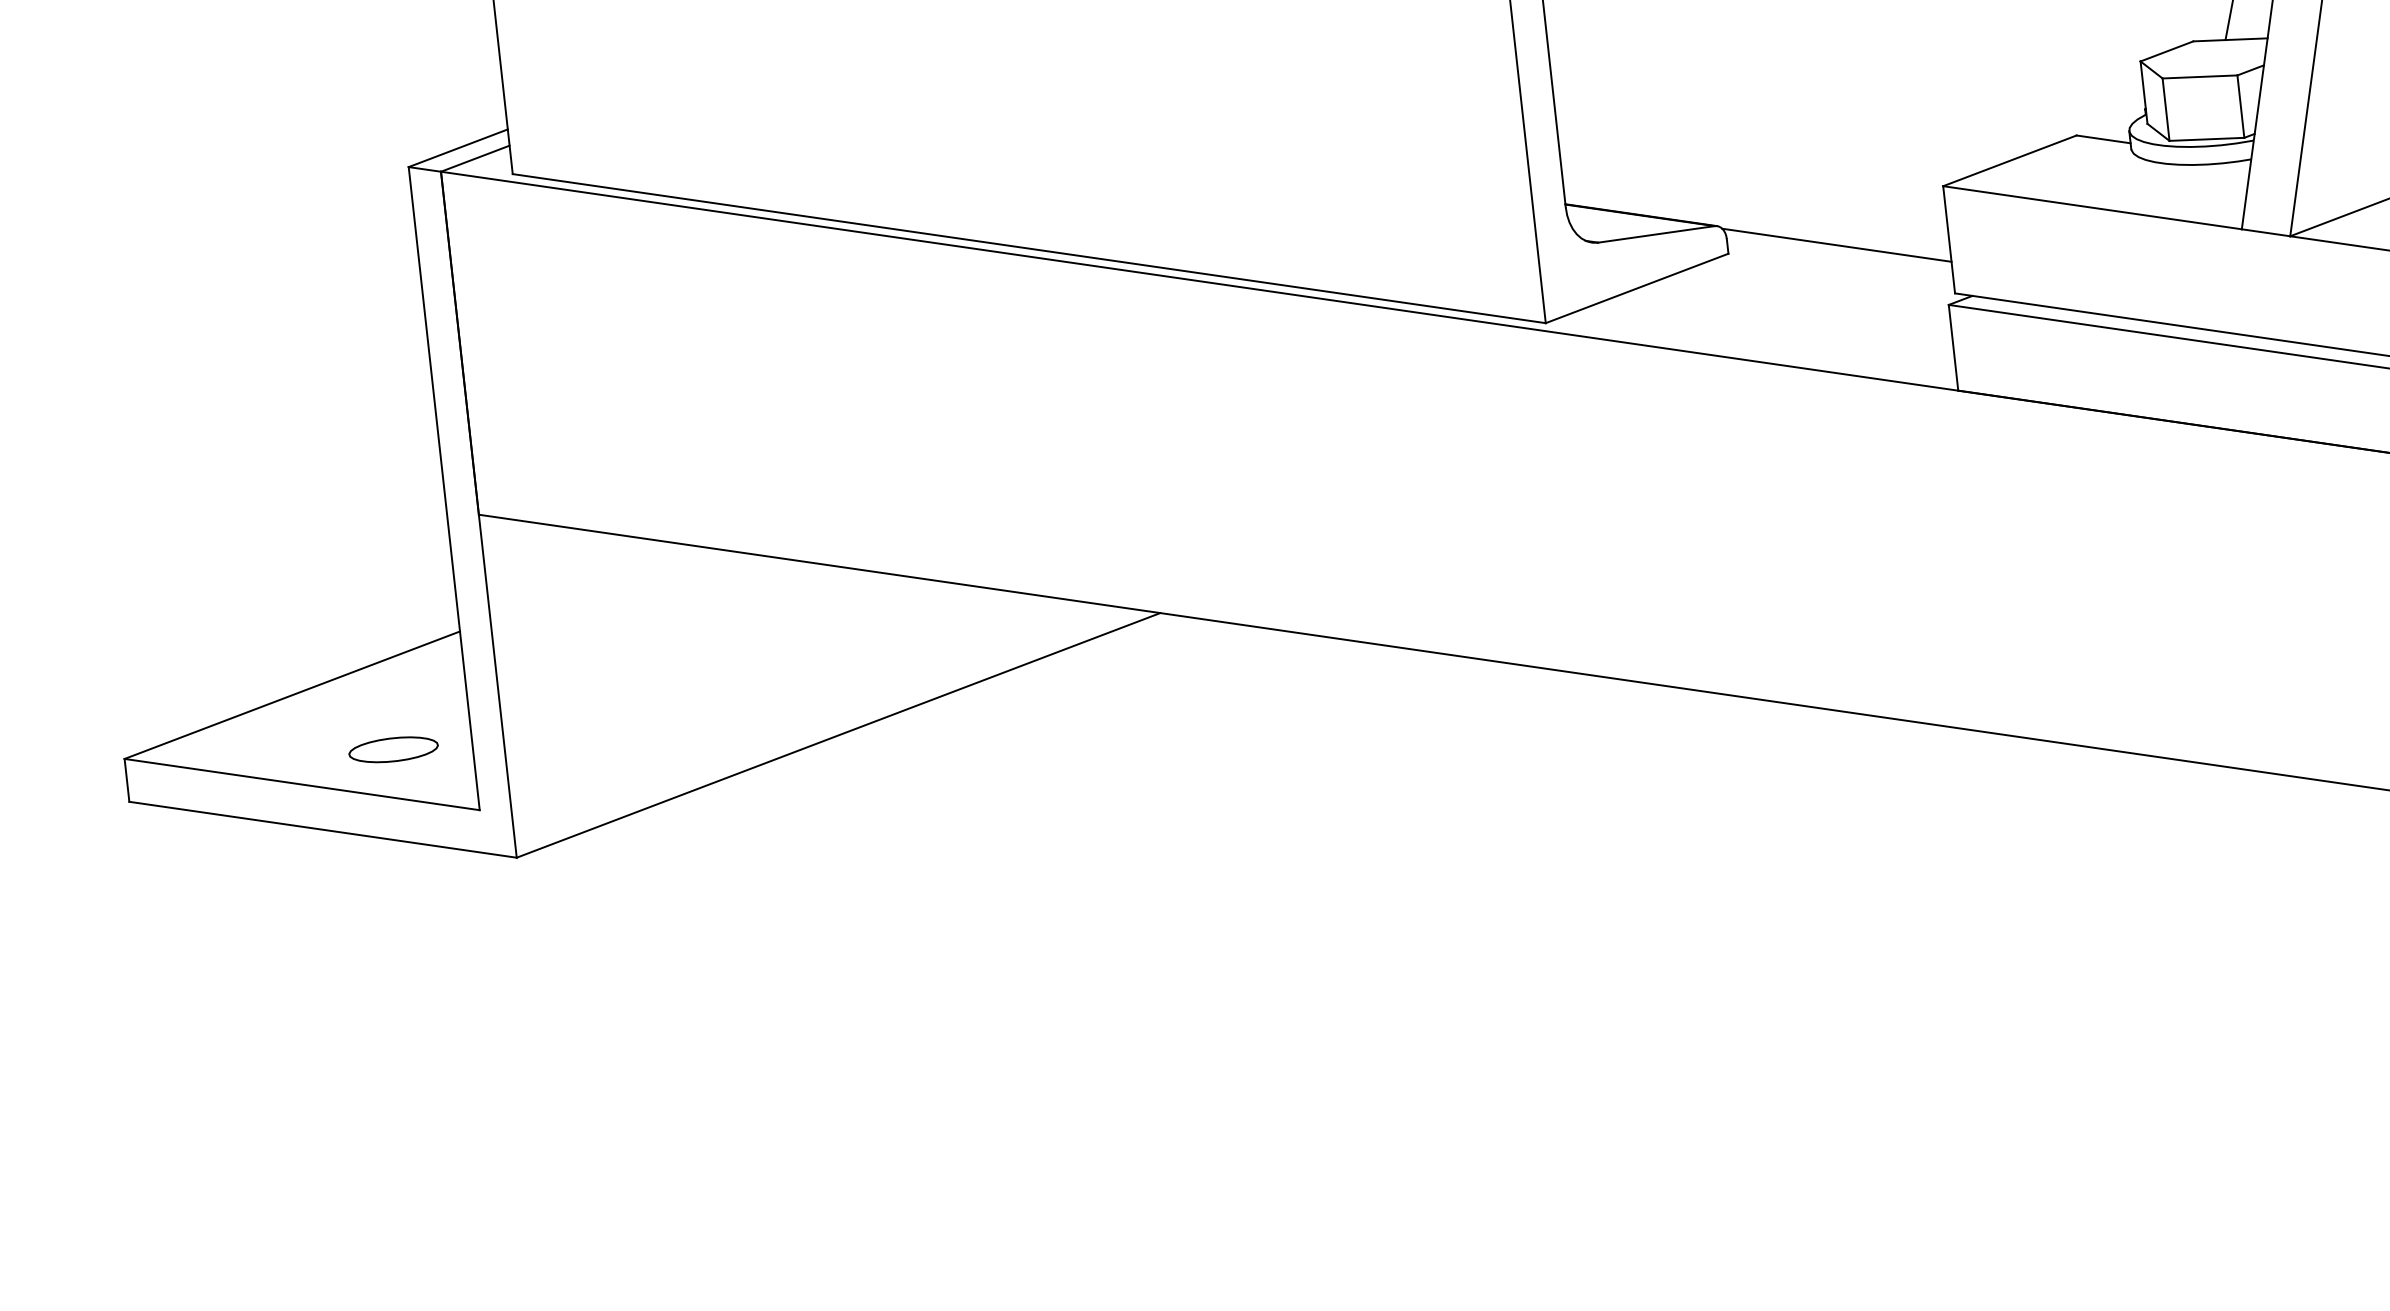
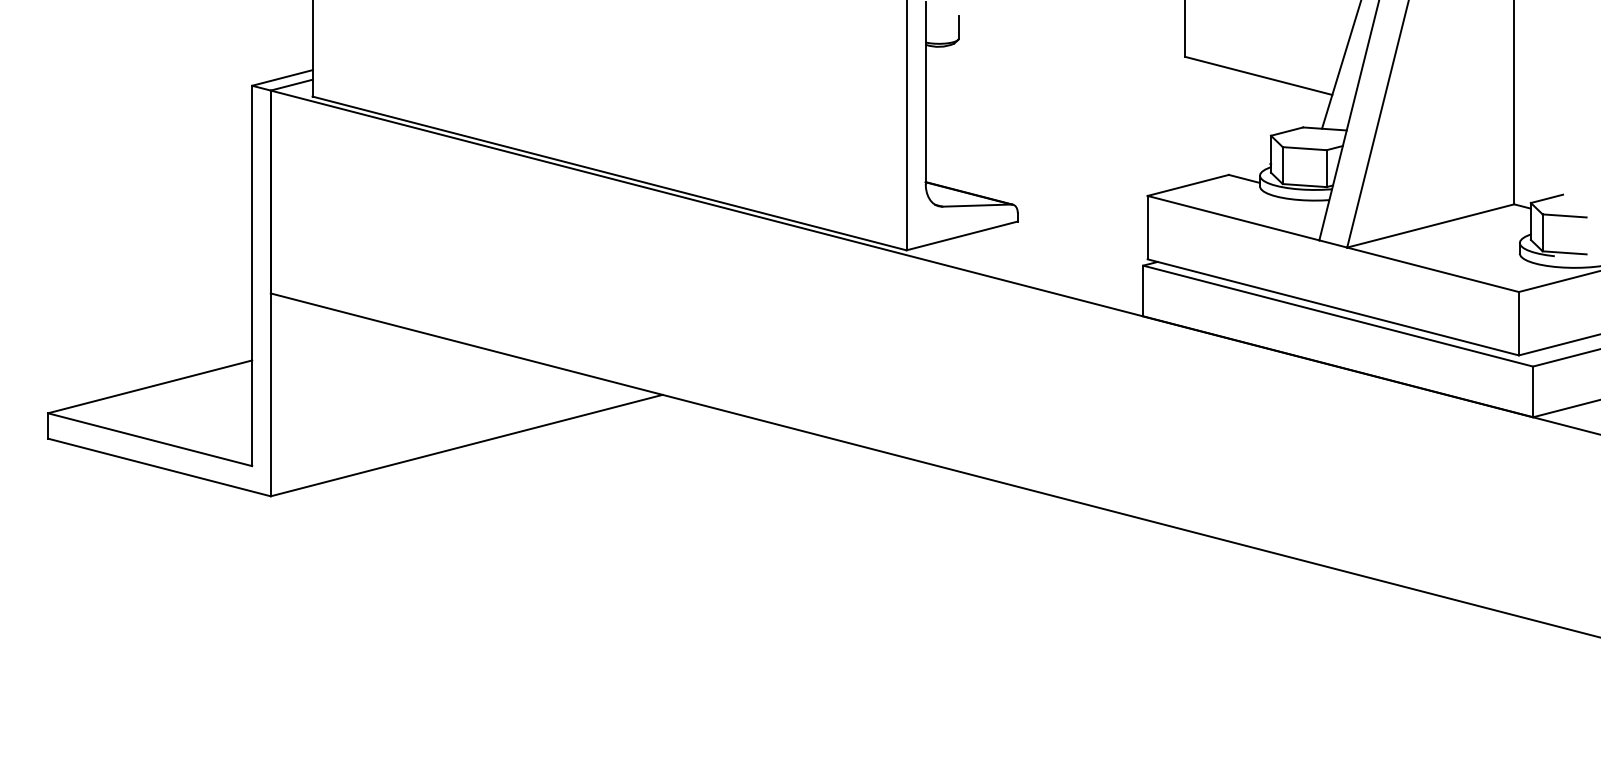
line: (1836, 245) -> (1081, 223), removed
part: (392, 748) -> (205, 424), removed

